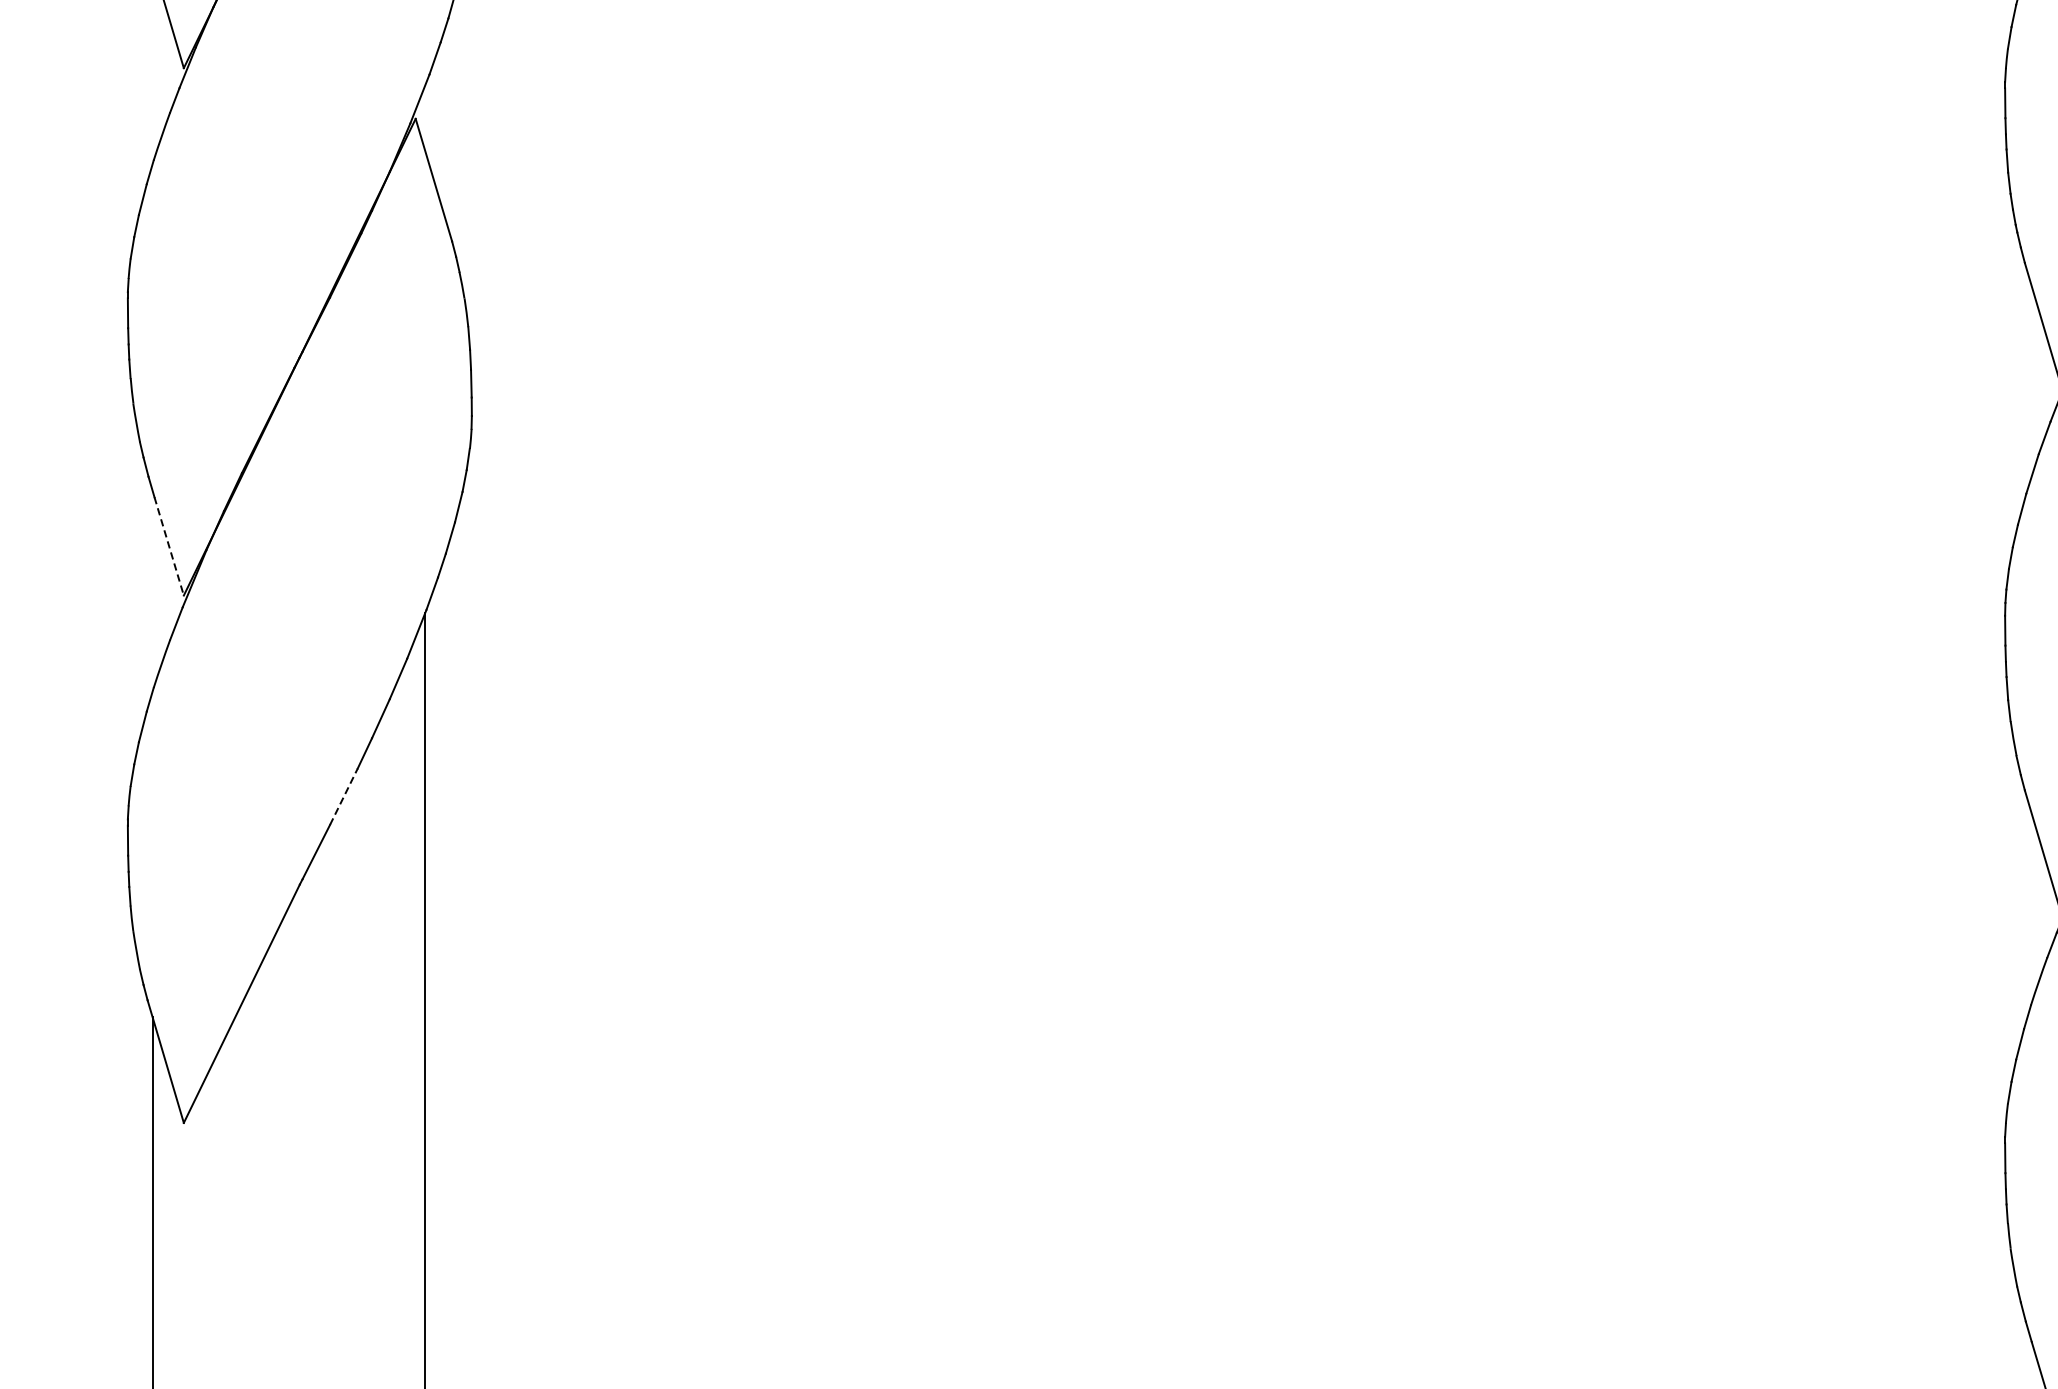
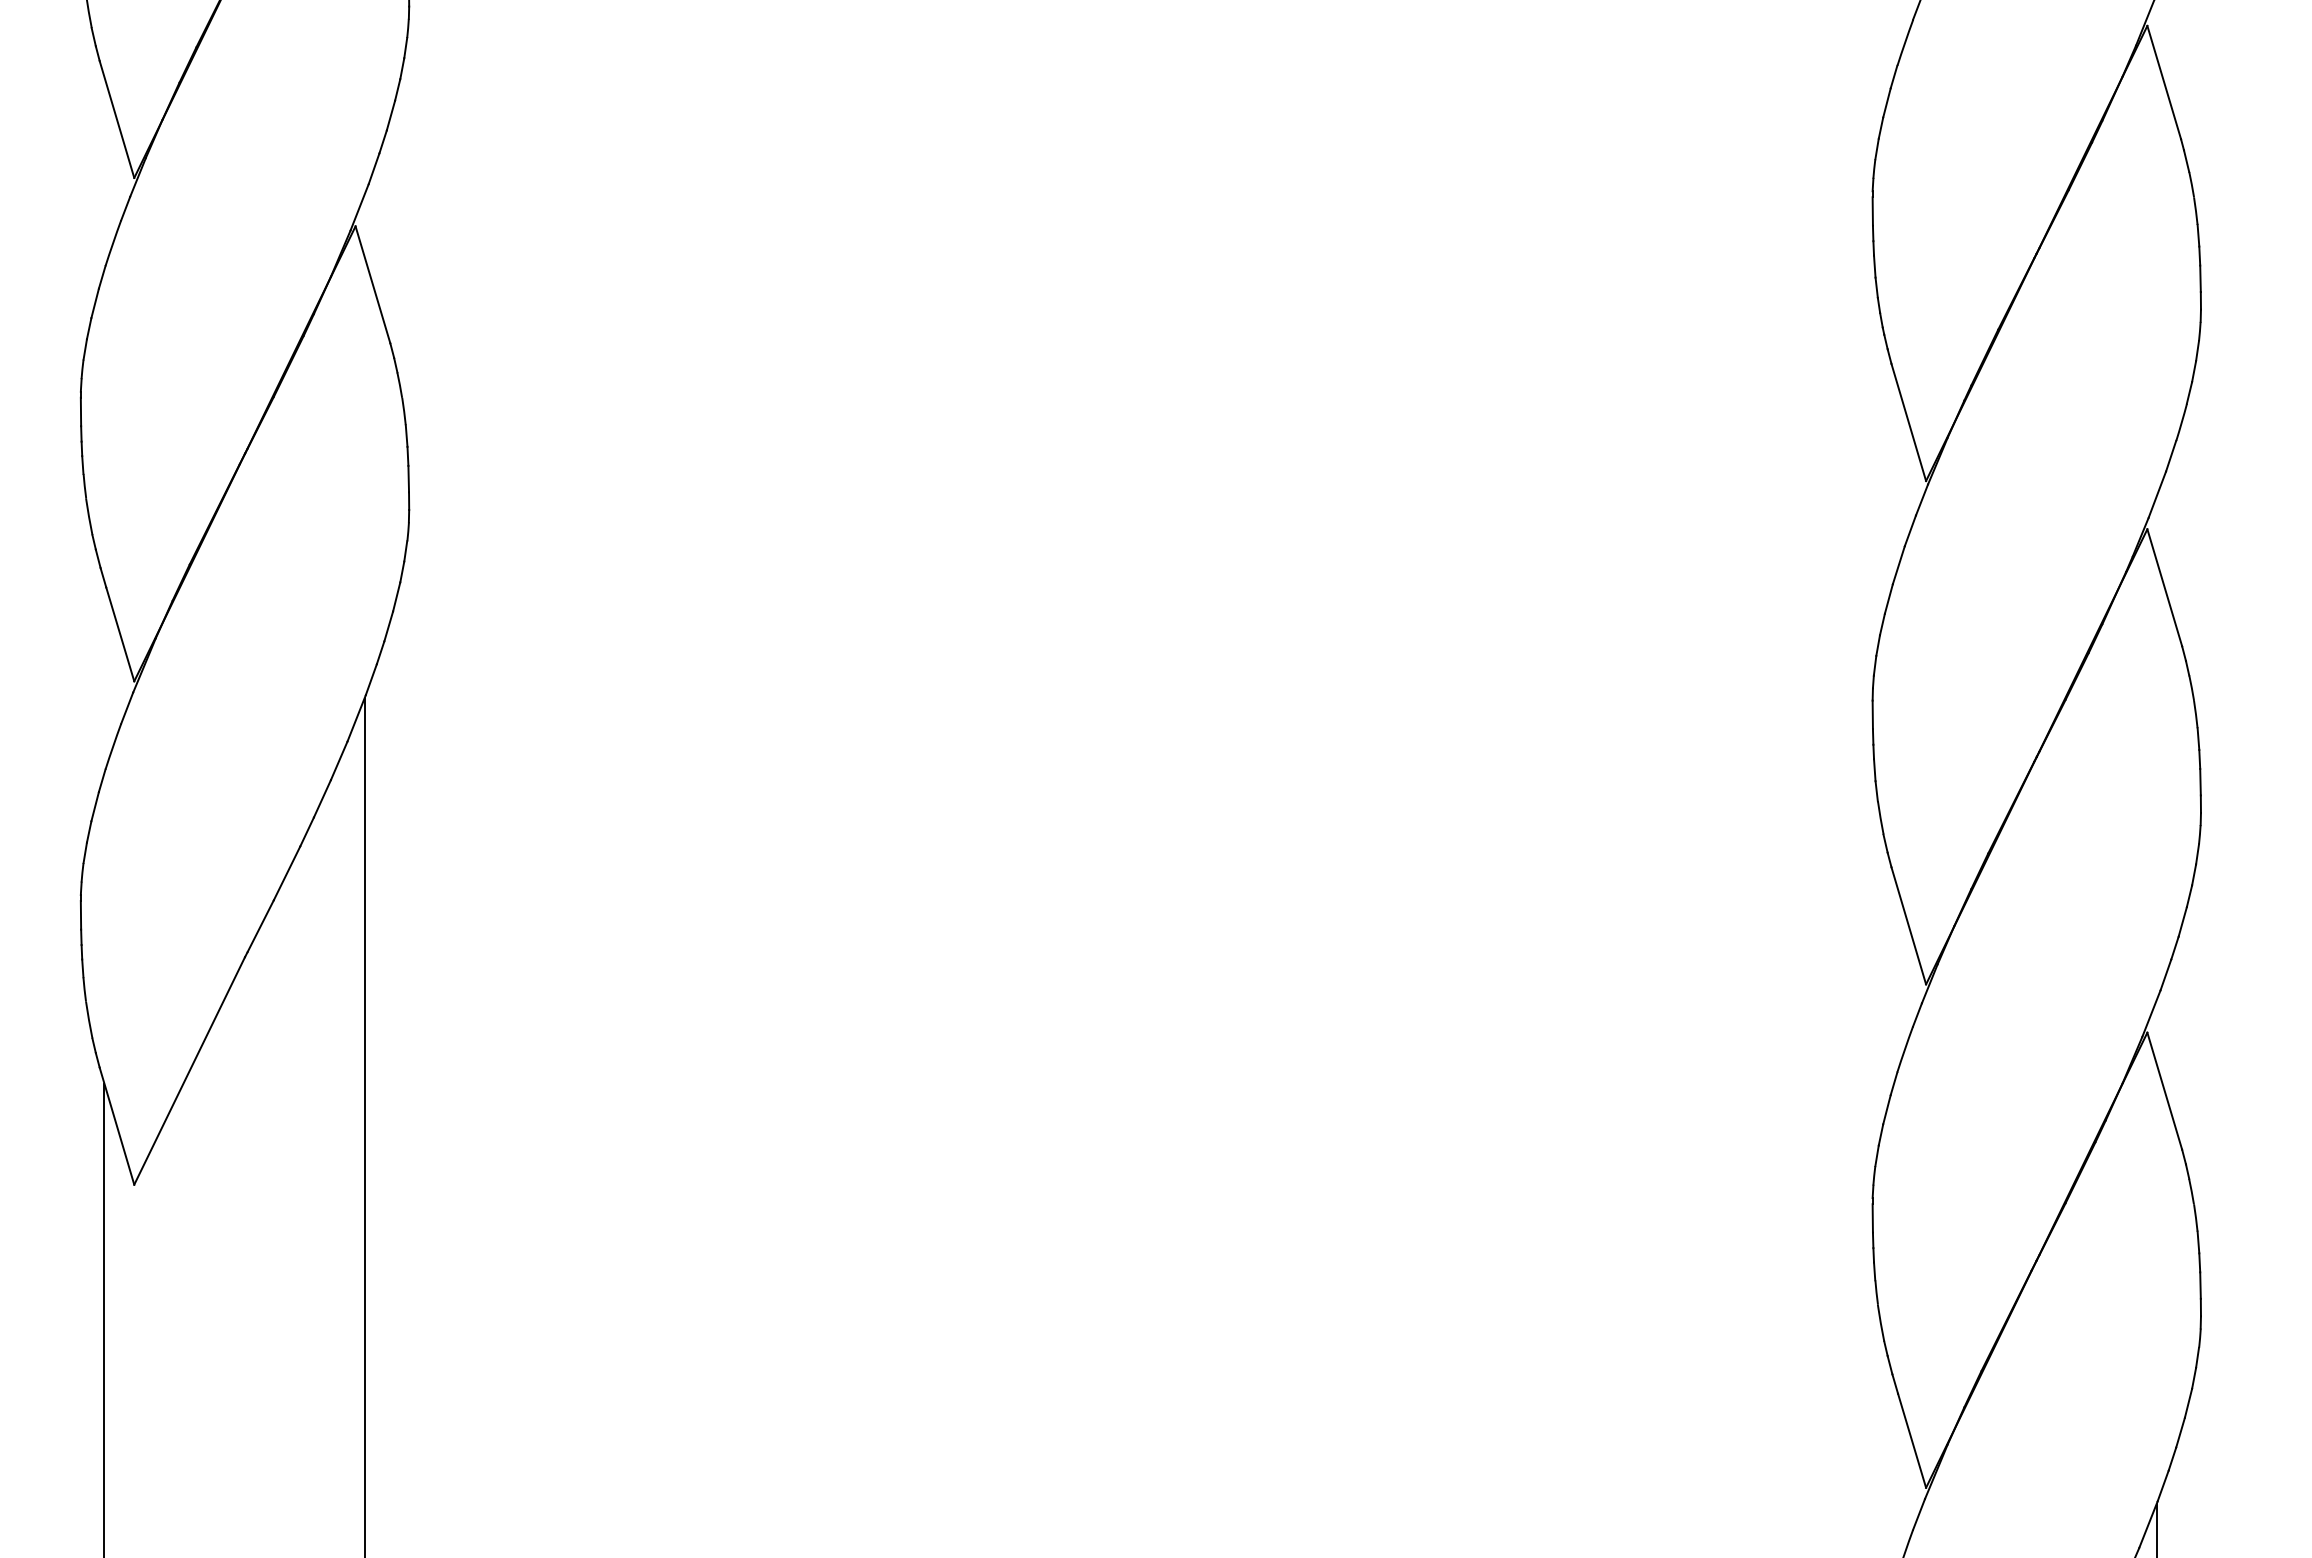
line: (169, 546) -> (120, 634), dashed -> solid
line: (344, 795) -> (287, 872), dashed -> solid

